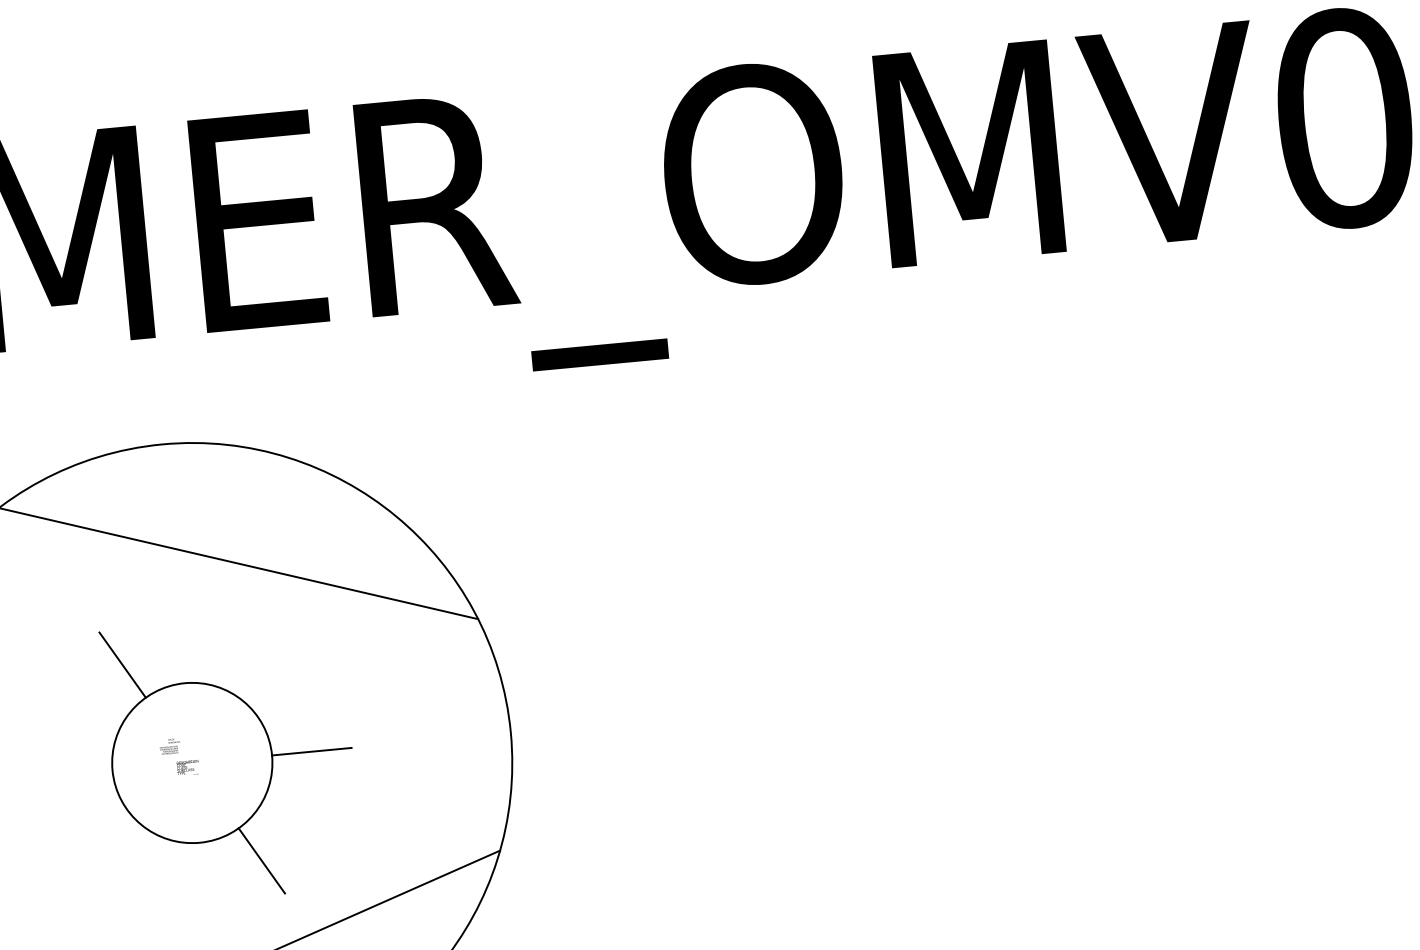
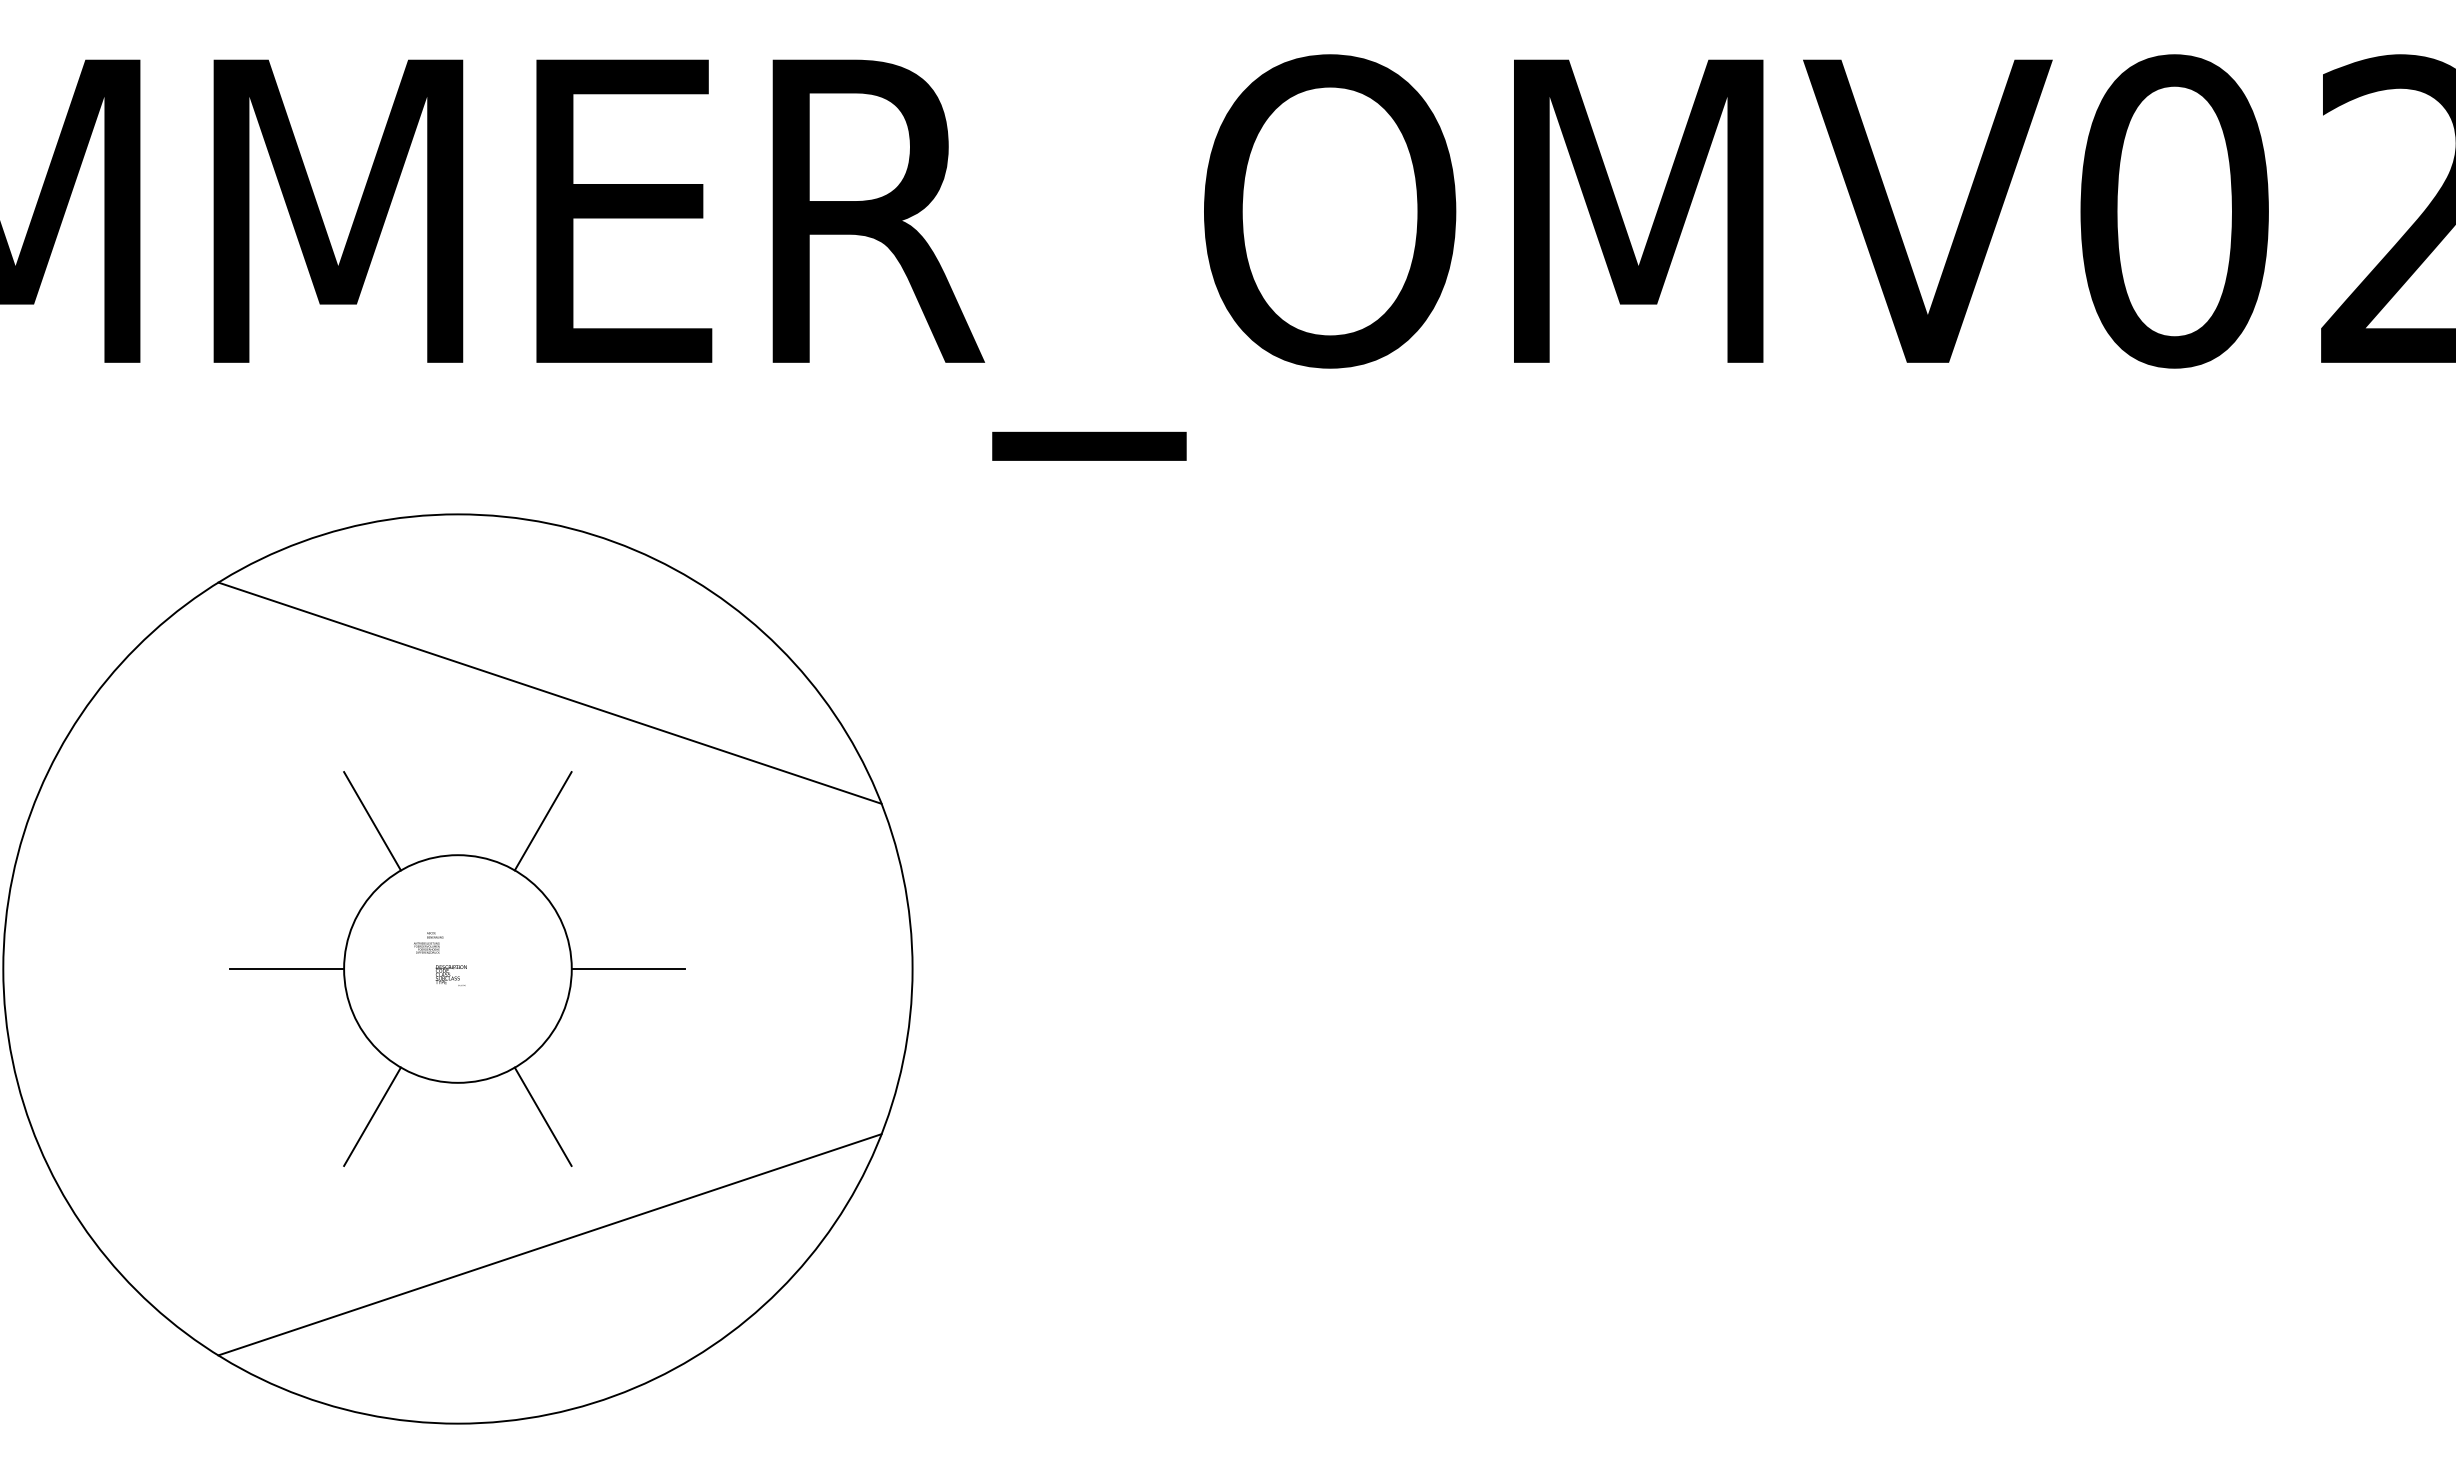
line: (241, 654) -> (542, 821), added
line: (72, 774) -> (287, 969), added
line: (142, 871) -> (372, 1116), added

